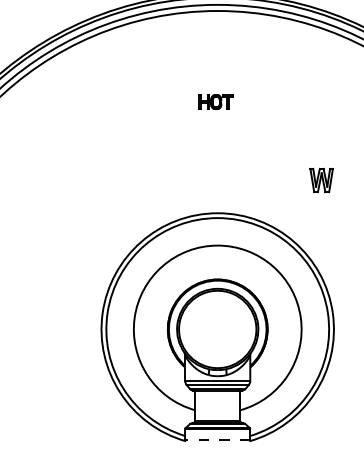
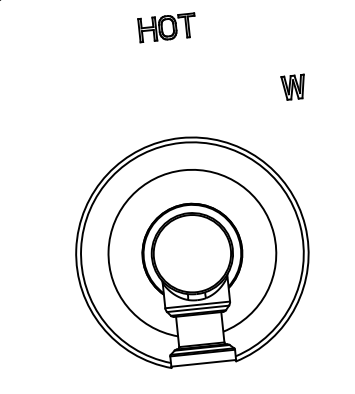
part: (215, 101) -> (166, 27), size x1.67
part: (321, 180) -> (293, 87), moved
line: (217, 439) -> (203, 363), dashed -> solid

